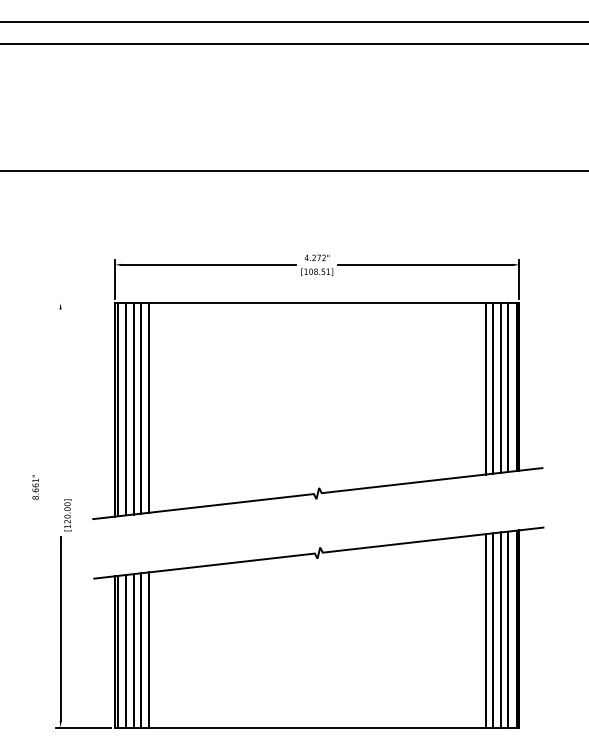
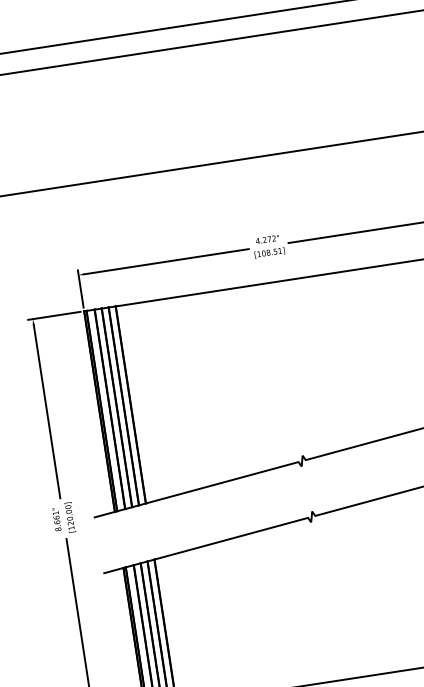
line: (83, 303) -> (54, 316), added
line: (60, 401) -> (46, 411), added
text: (35, 487) -> (56, 519), moved

